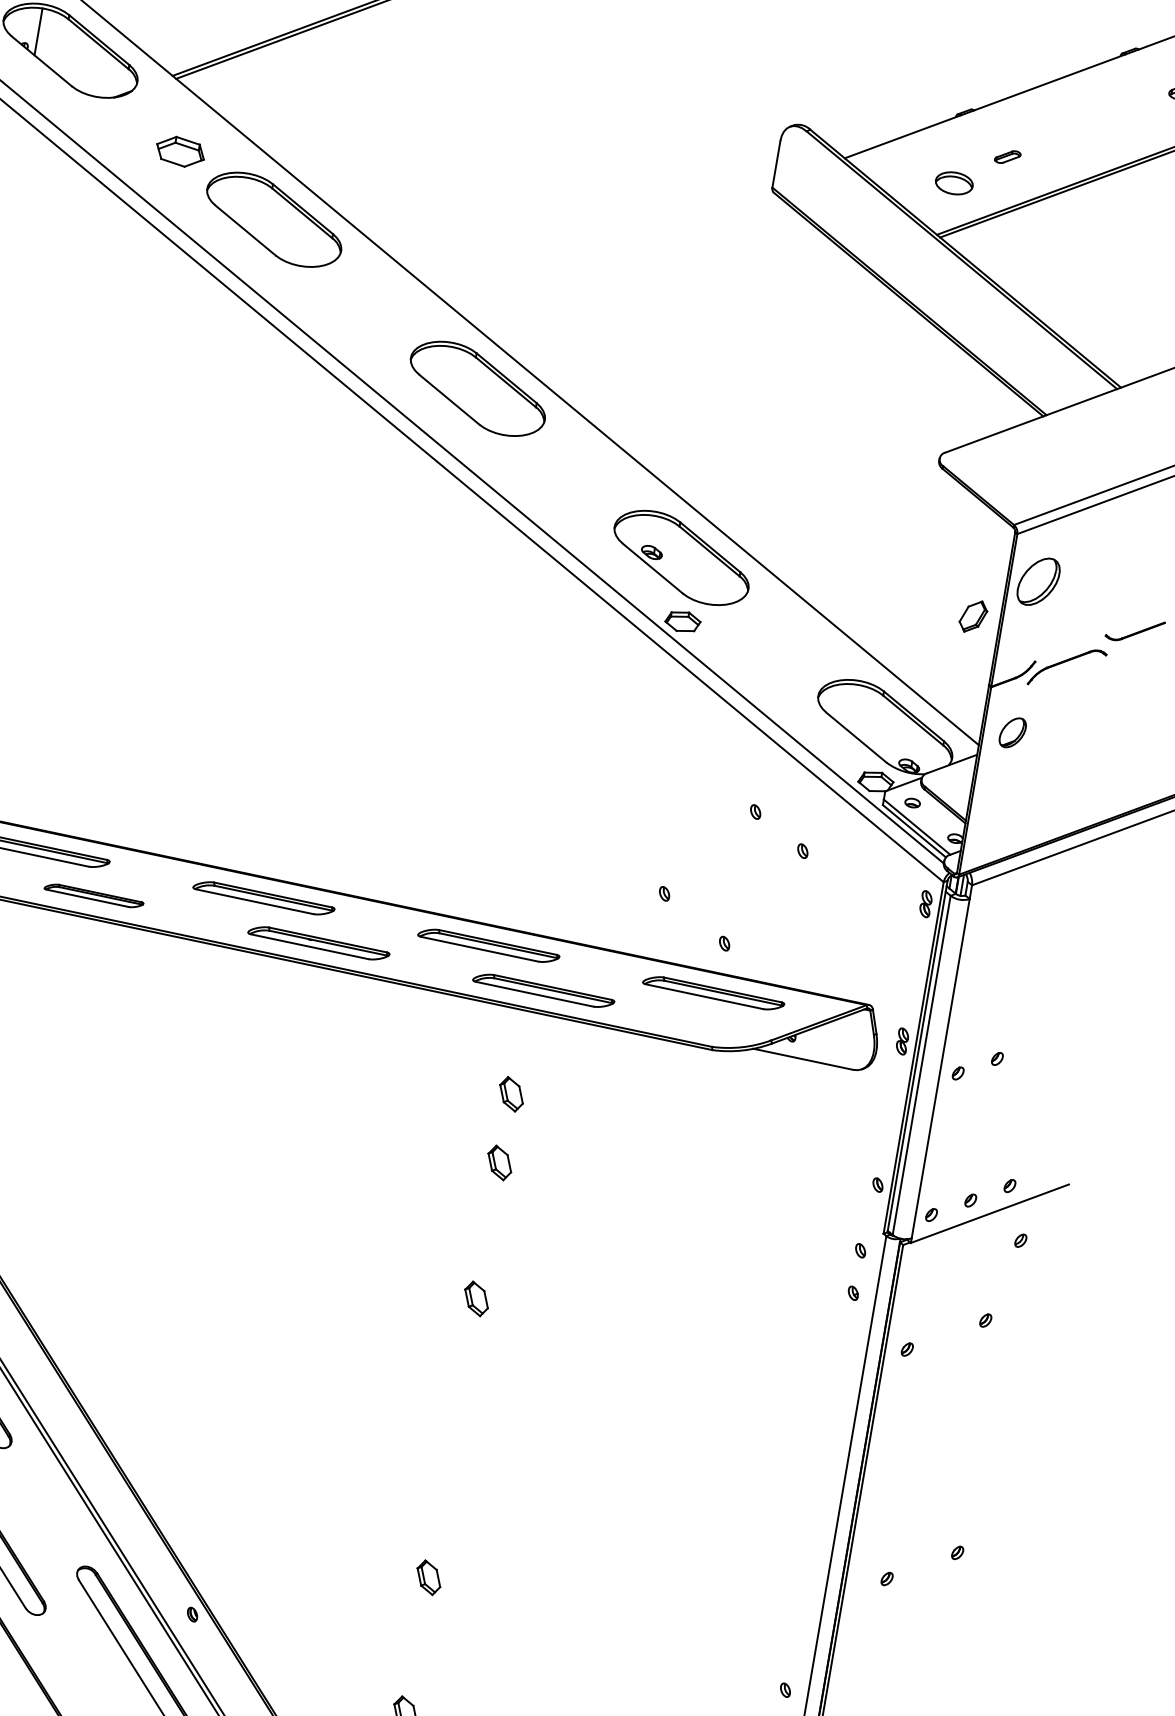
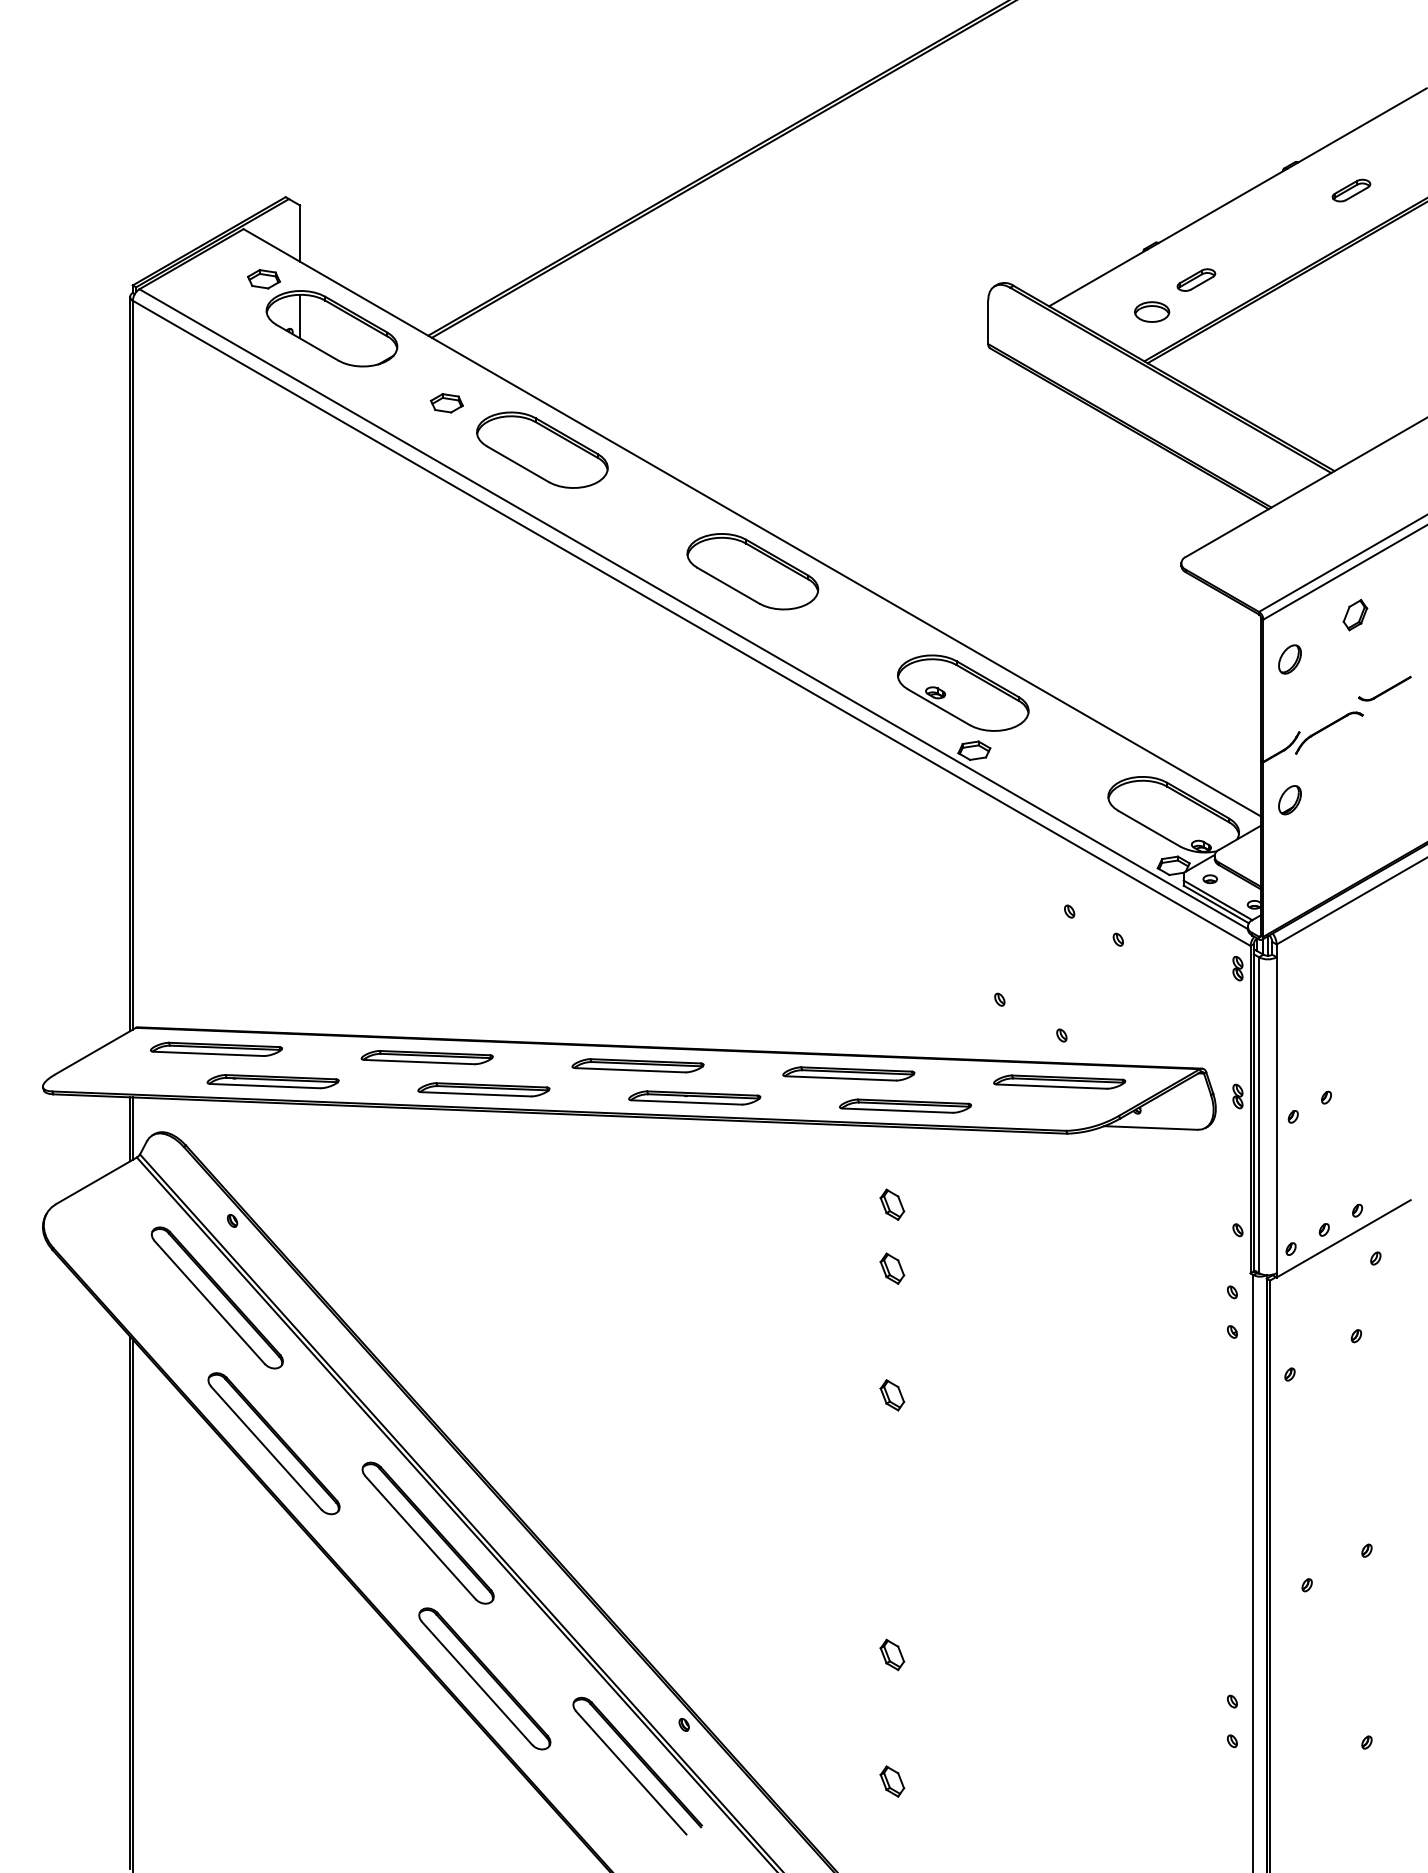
part: (179, 152) -> (446, 403), size x0.71
part: (1007, 156) -> (1196, 279), size x1.67
part: (1038, 581) -> (1289, 659), size x0.62
part: (973, 617) -> (1355, 615), moved
part: (93, 895) -> (483, 1089), size x1.43

